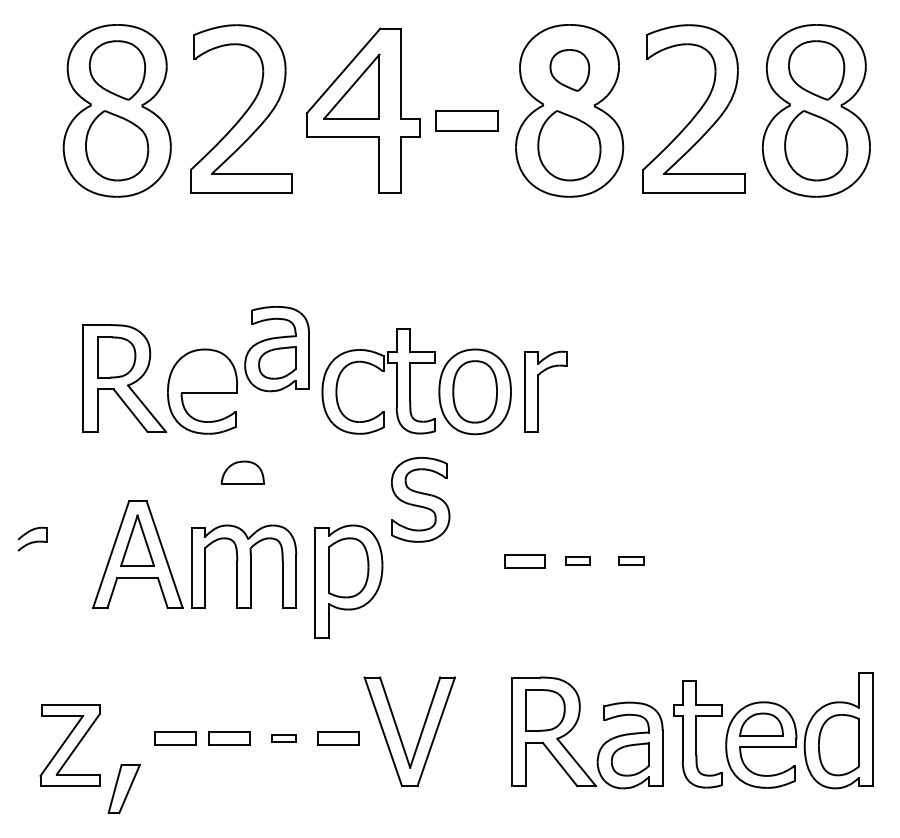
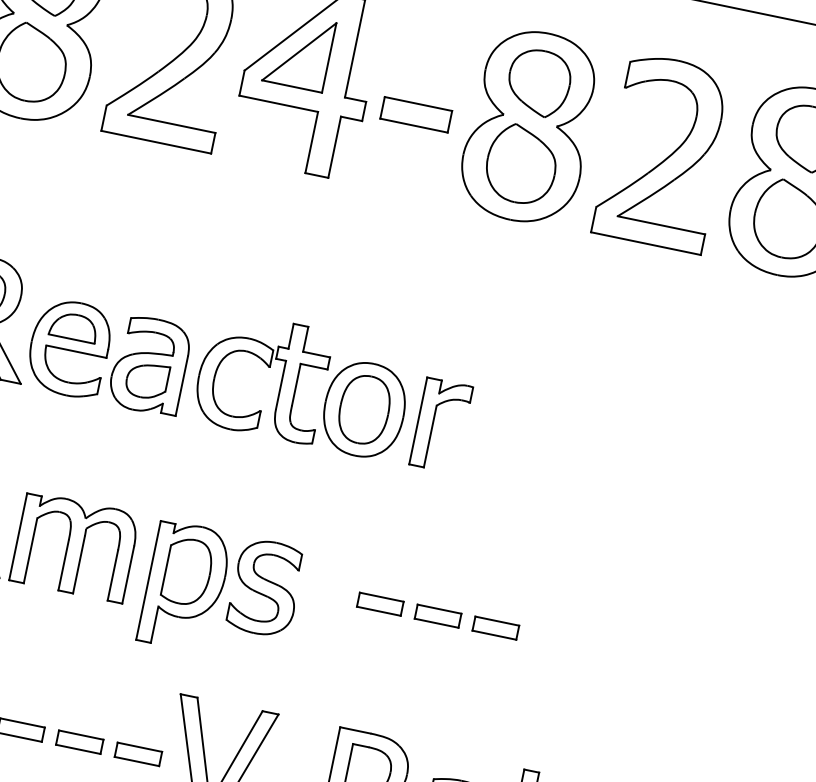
part: (569, 70) -> (538, 82), size x1.43
part: (276, 349) -> (149, 365), moved
part: (242, 472) -> (73, 326), moved
part: (420, 499) -> (265, 587), moved
part: (577, 561) -> (437, 616), size x1.67
part: (631, 561) -> (495, 628), size x1.67
part: (283, 738) -> (79, 742), size x1.67

